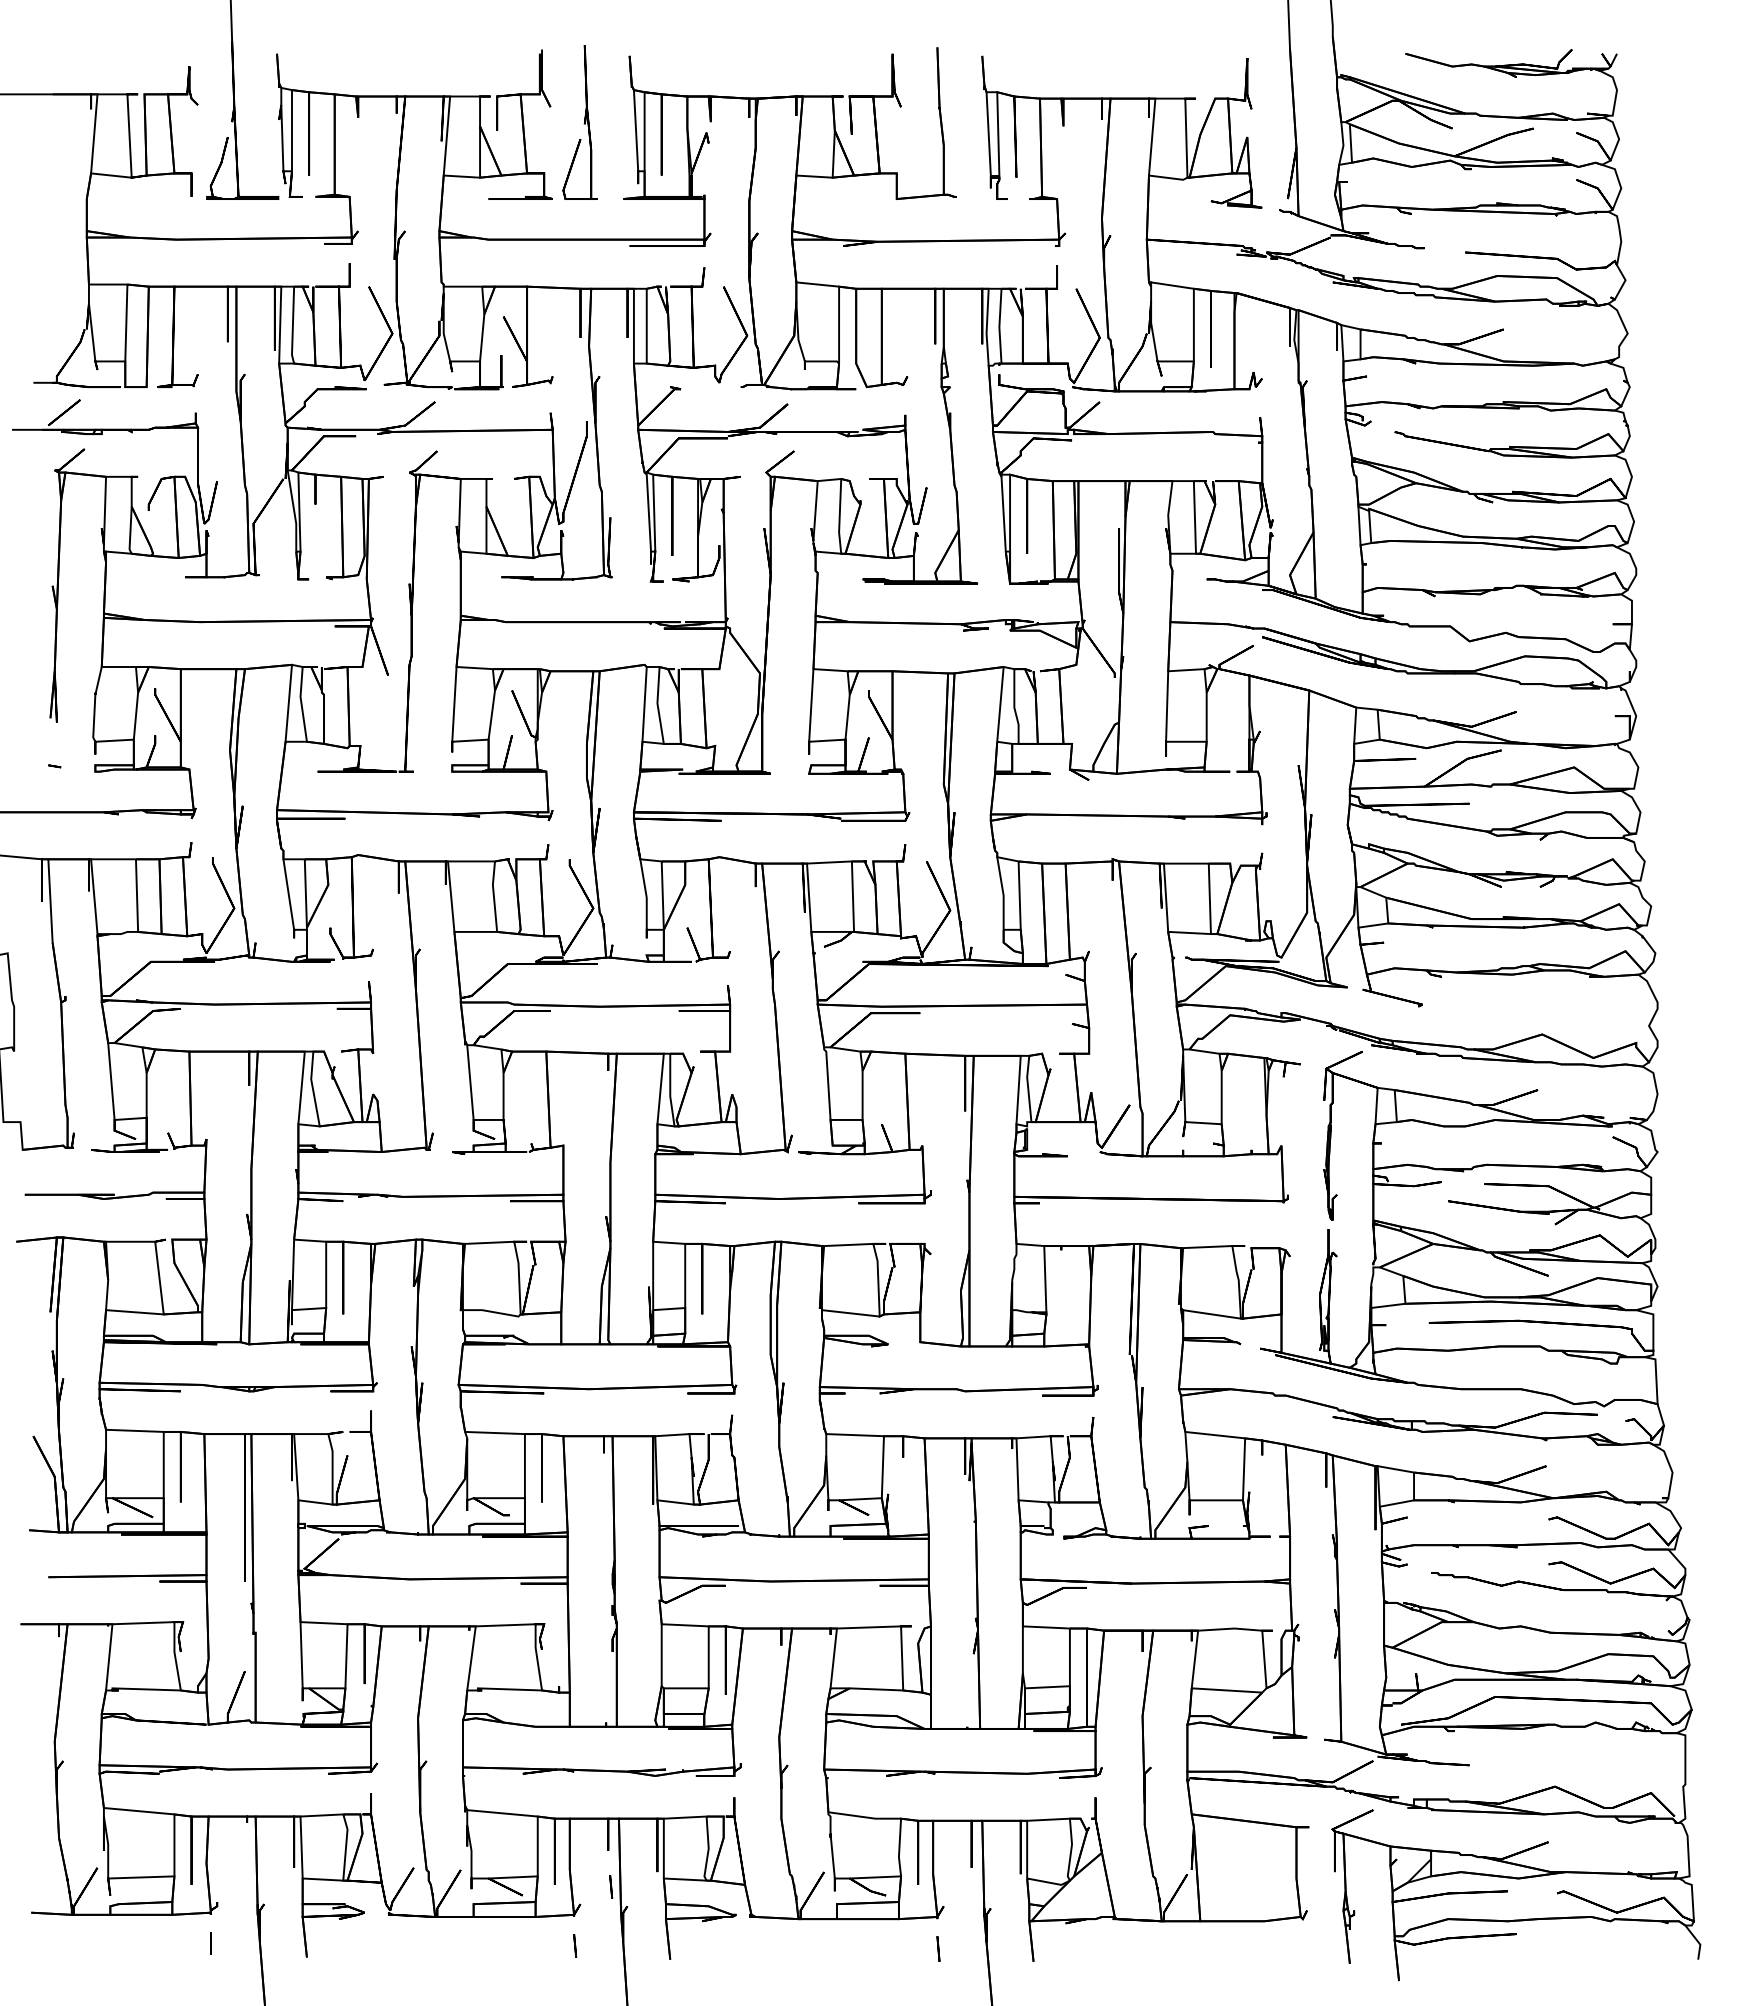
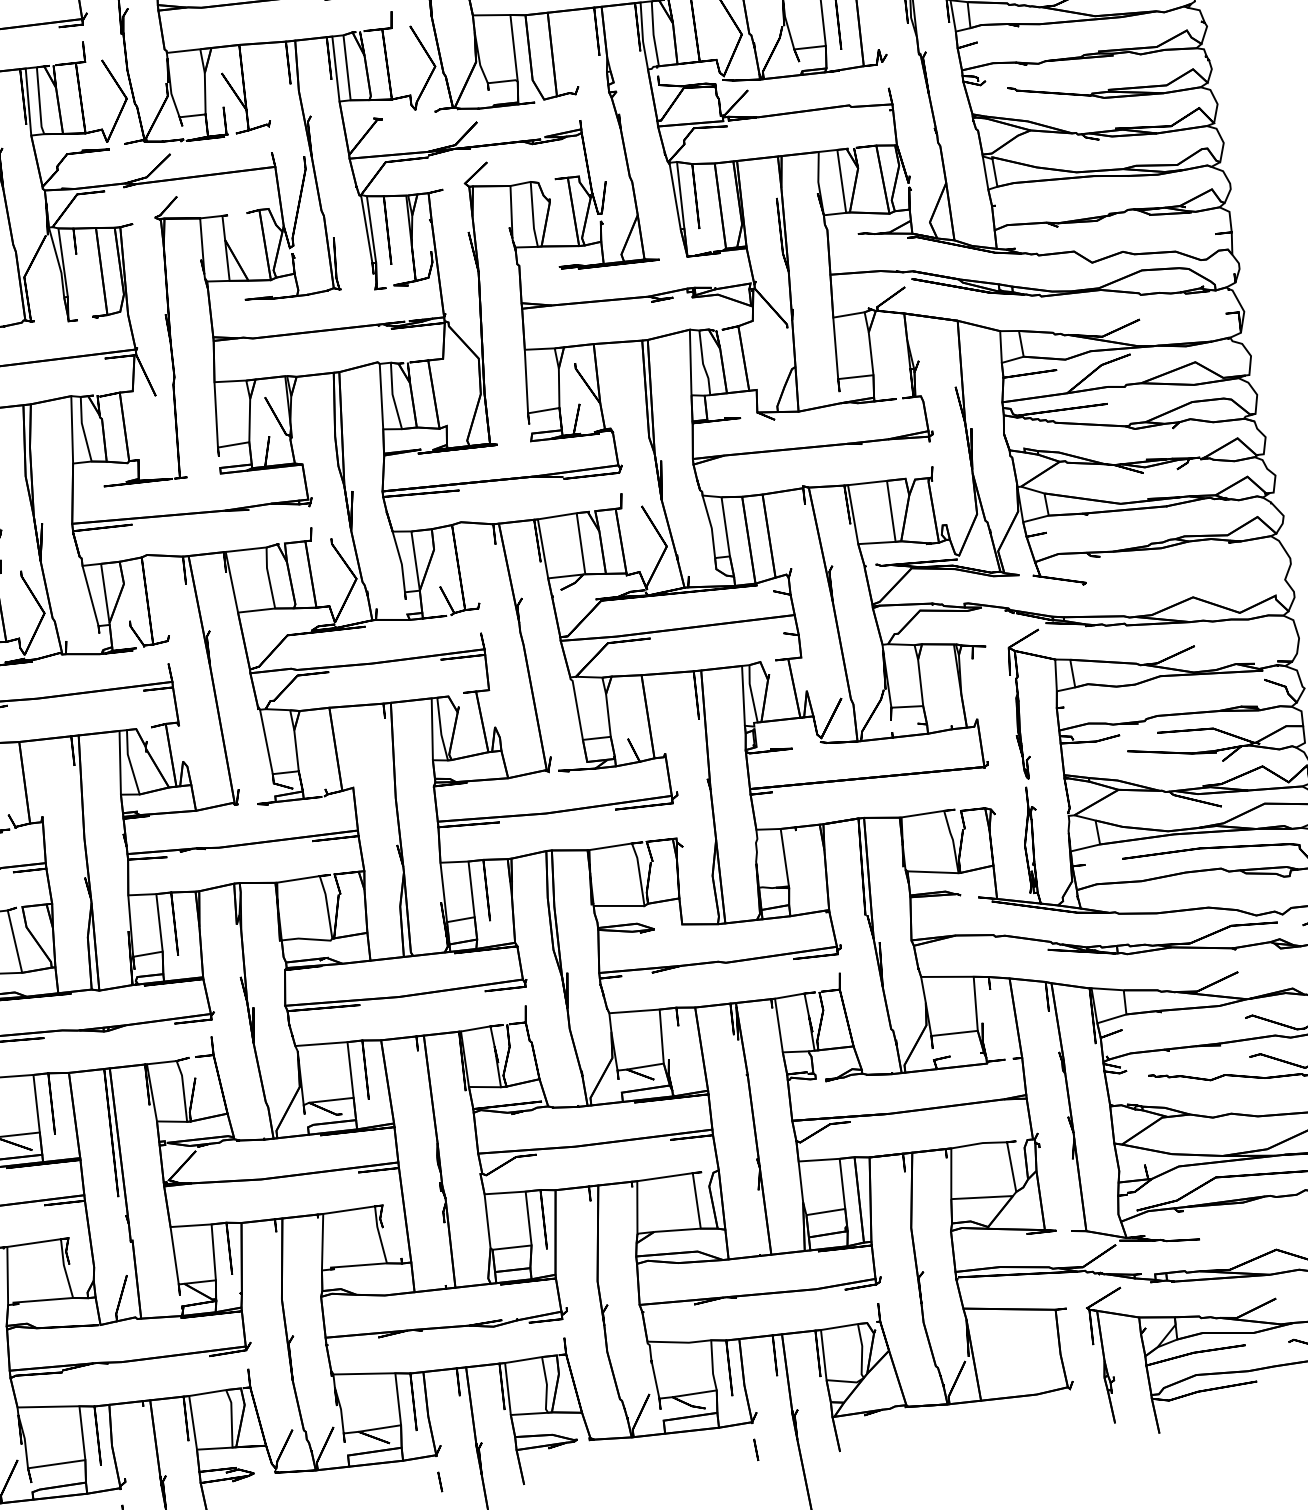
line: (611, 1886) -> (466, 1426), removed

